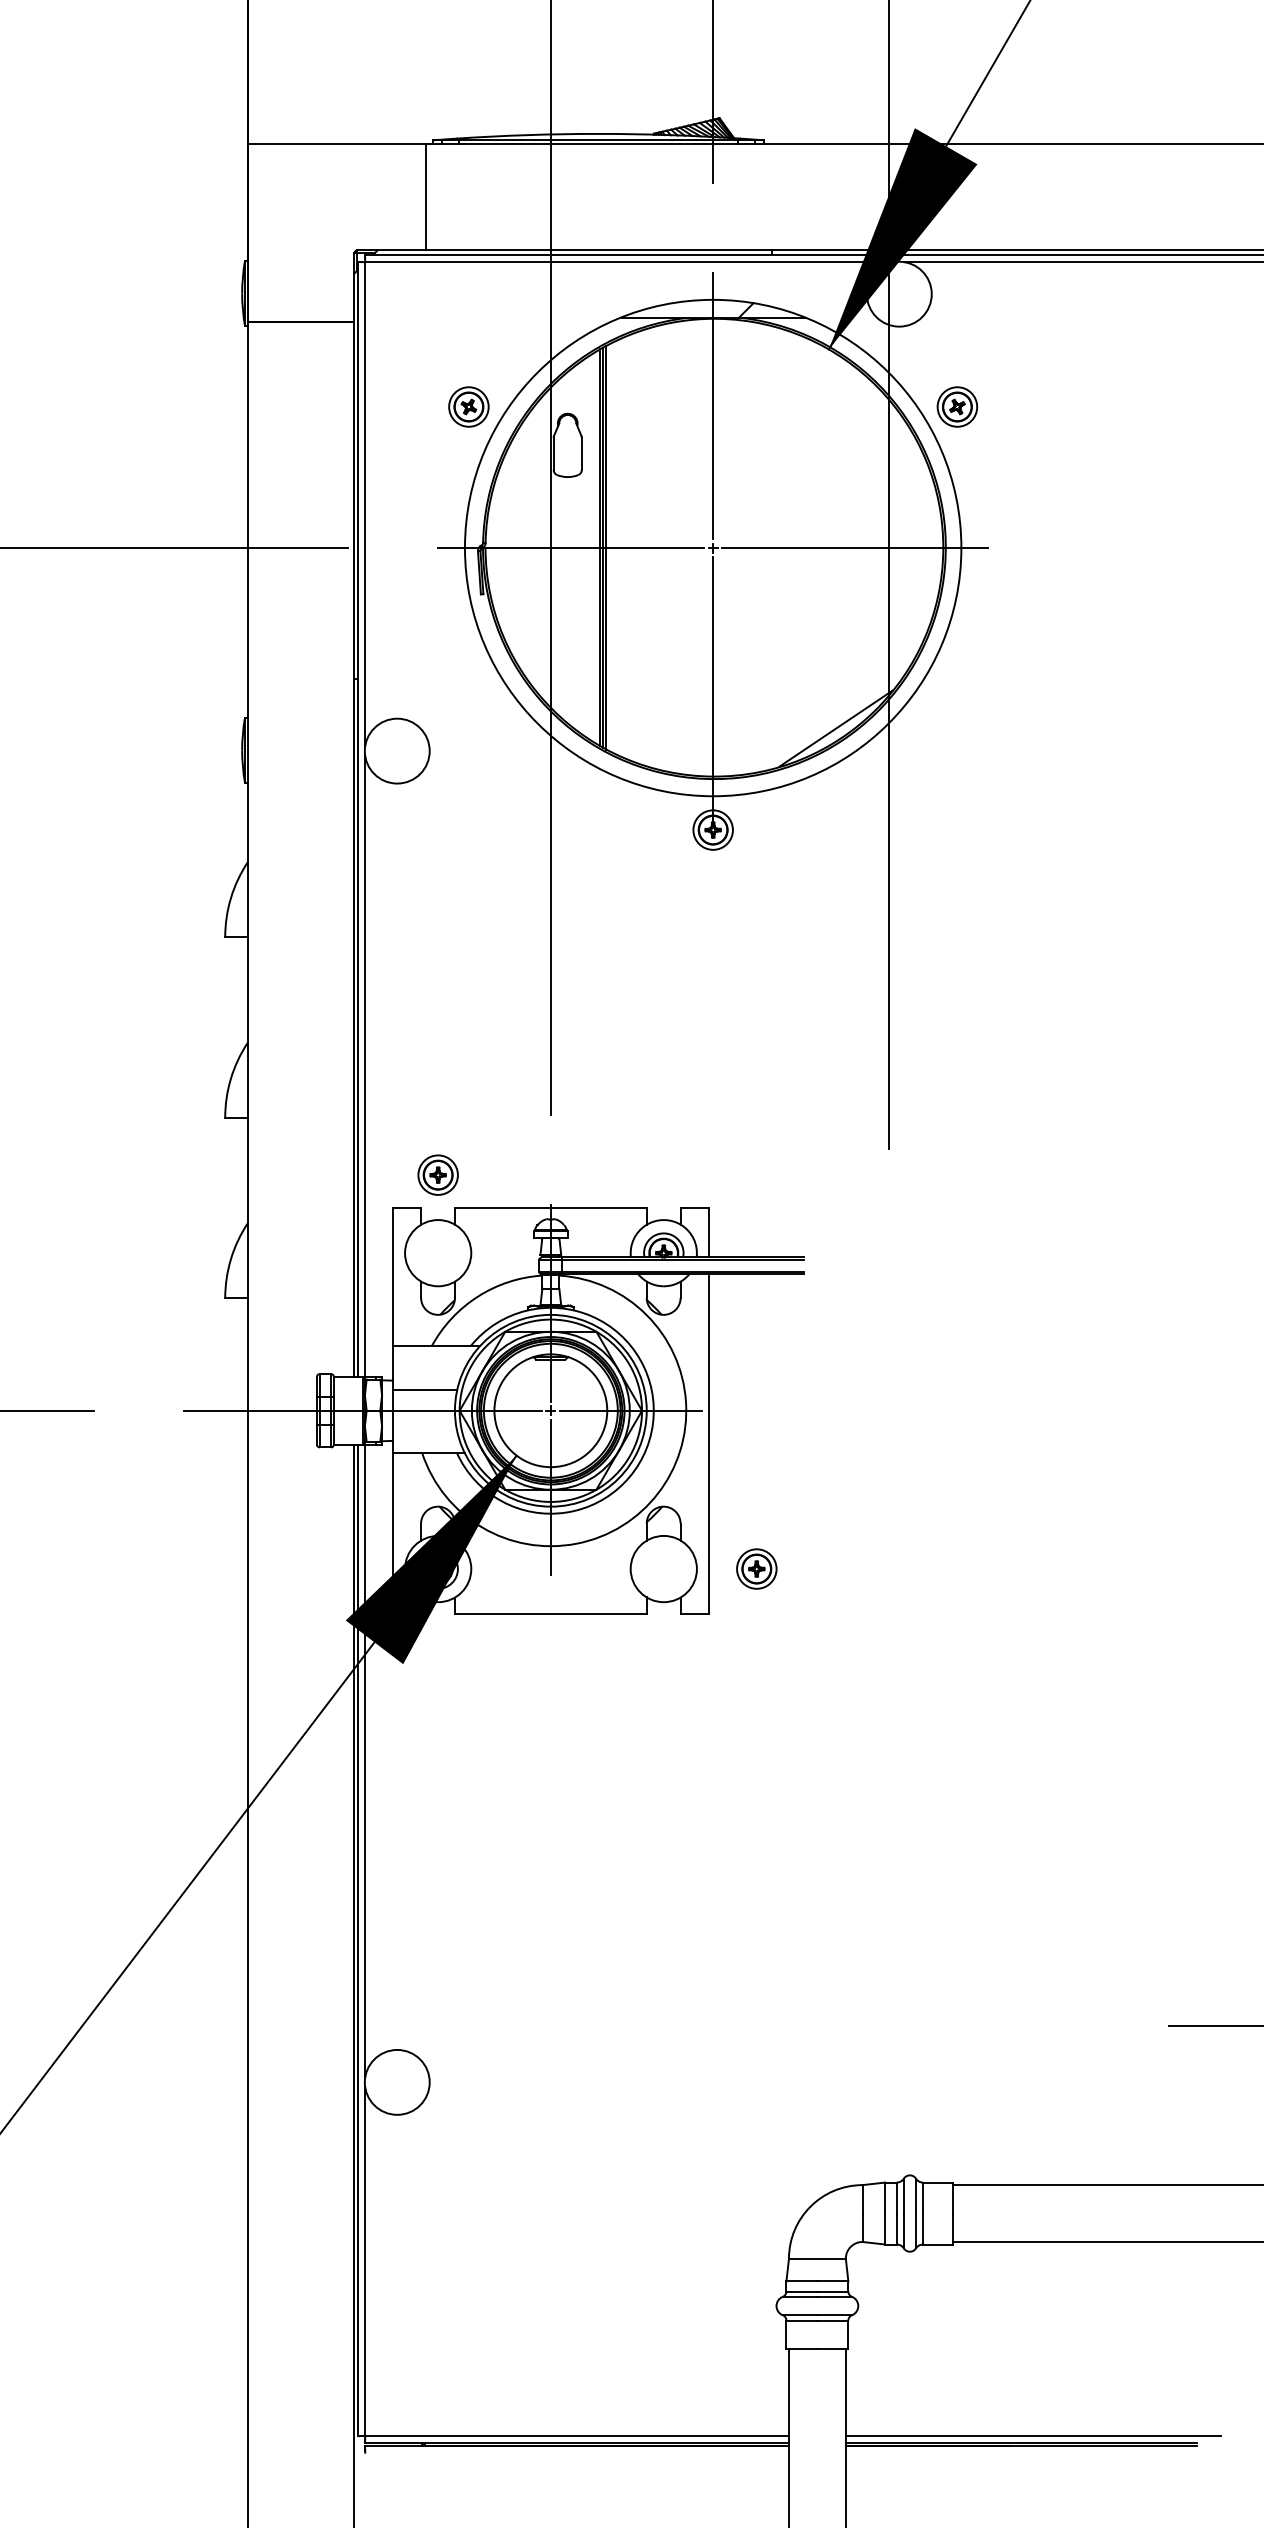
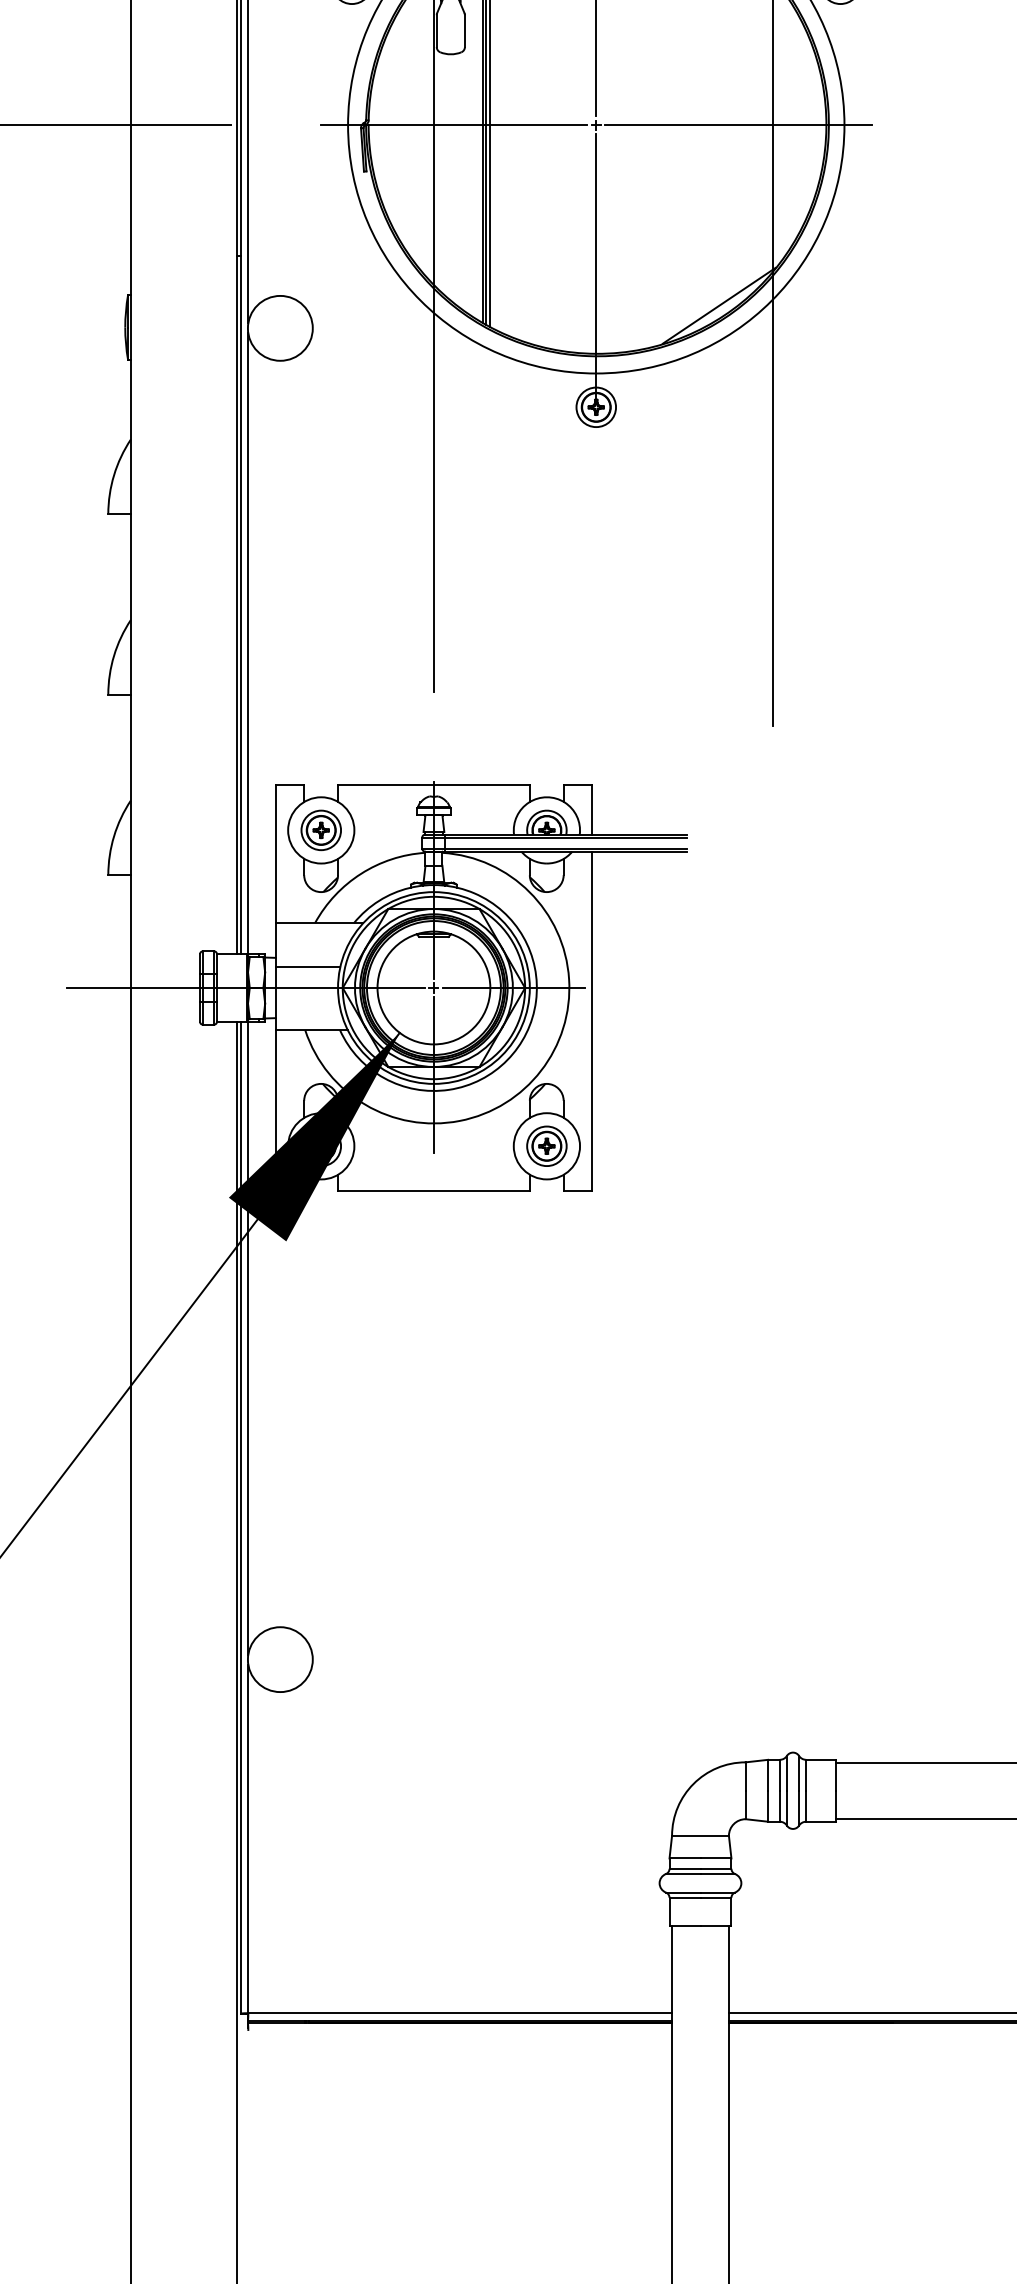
part: (437, 1174) -> (320, 829), moved
part: (756, 1568) -> (546, 1145), moved

